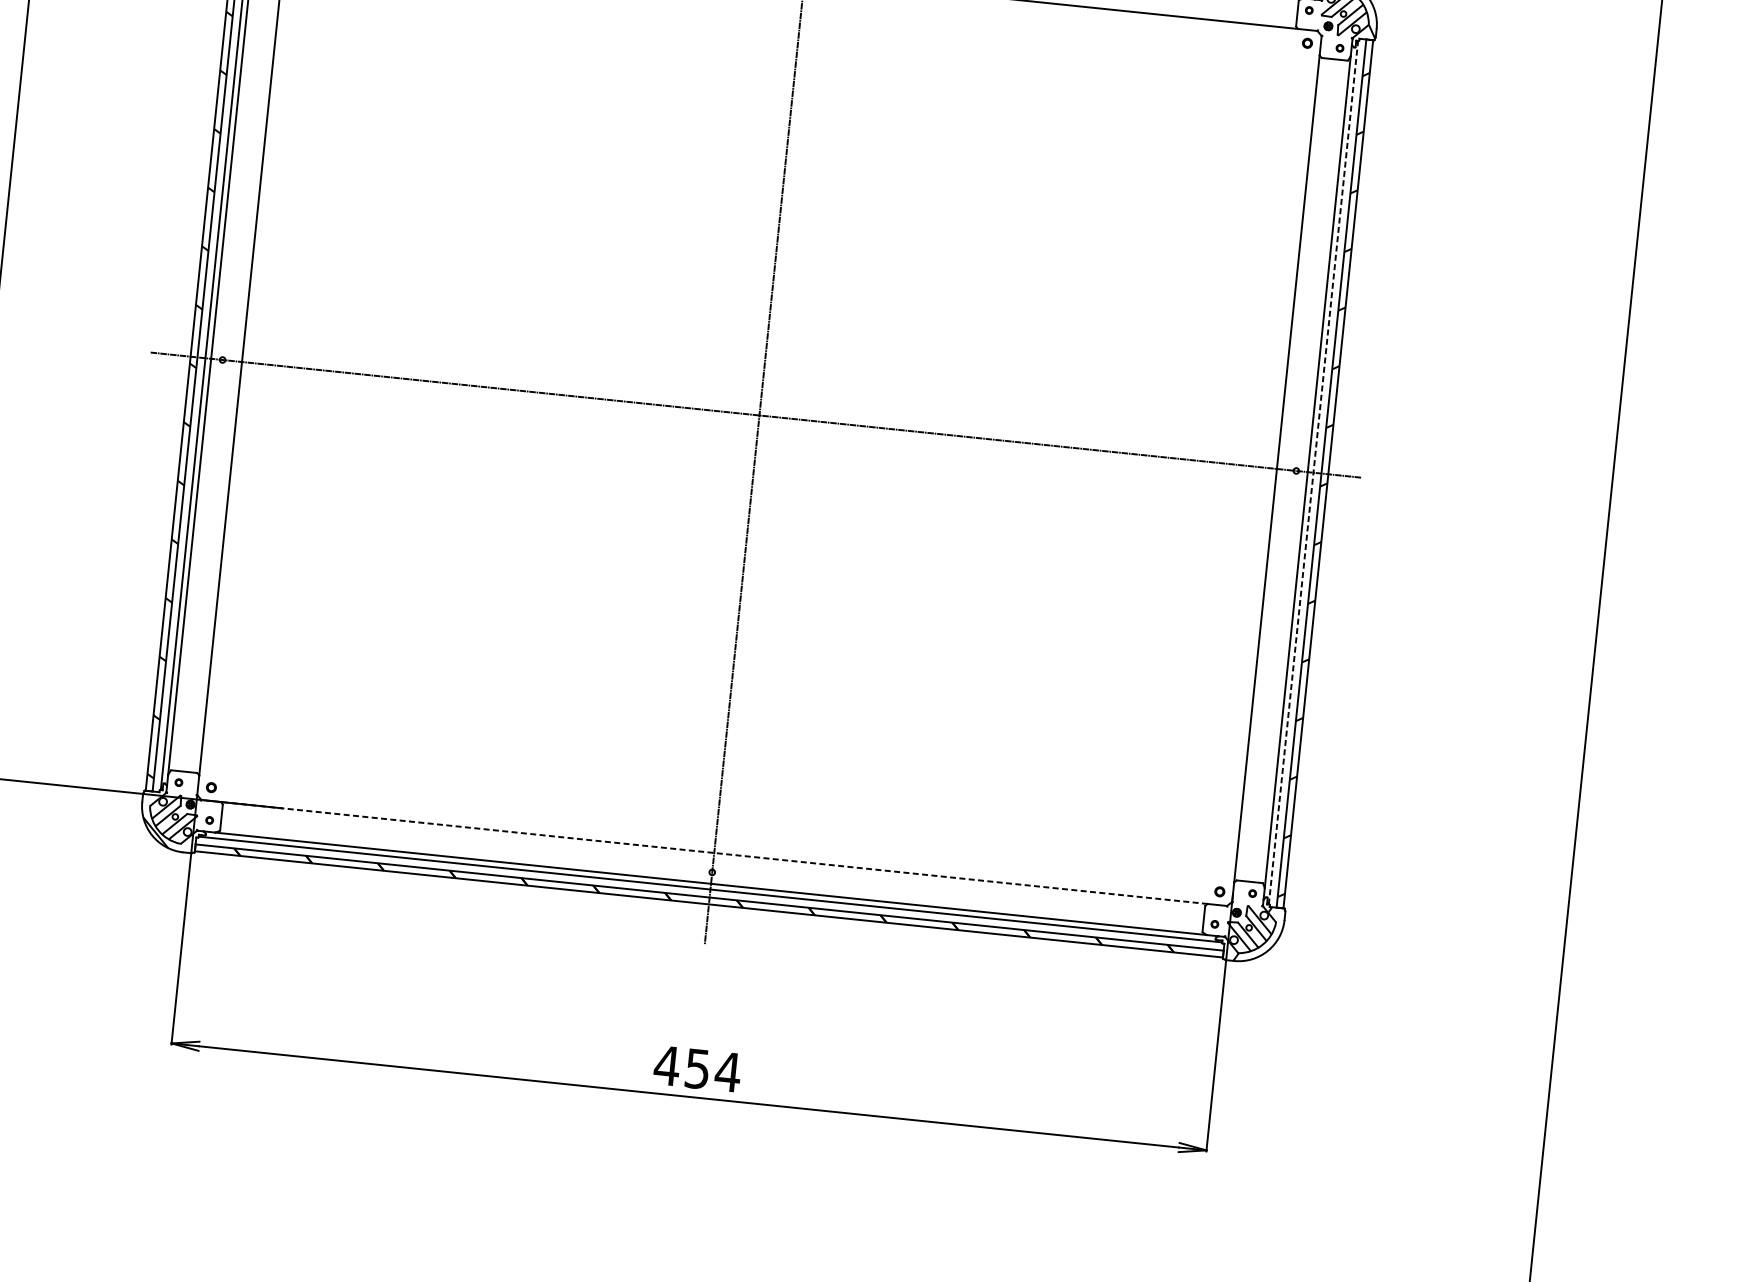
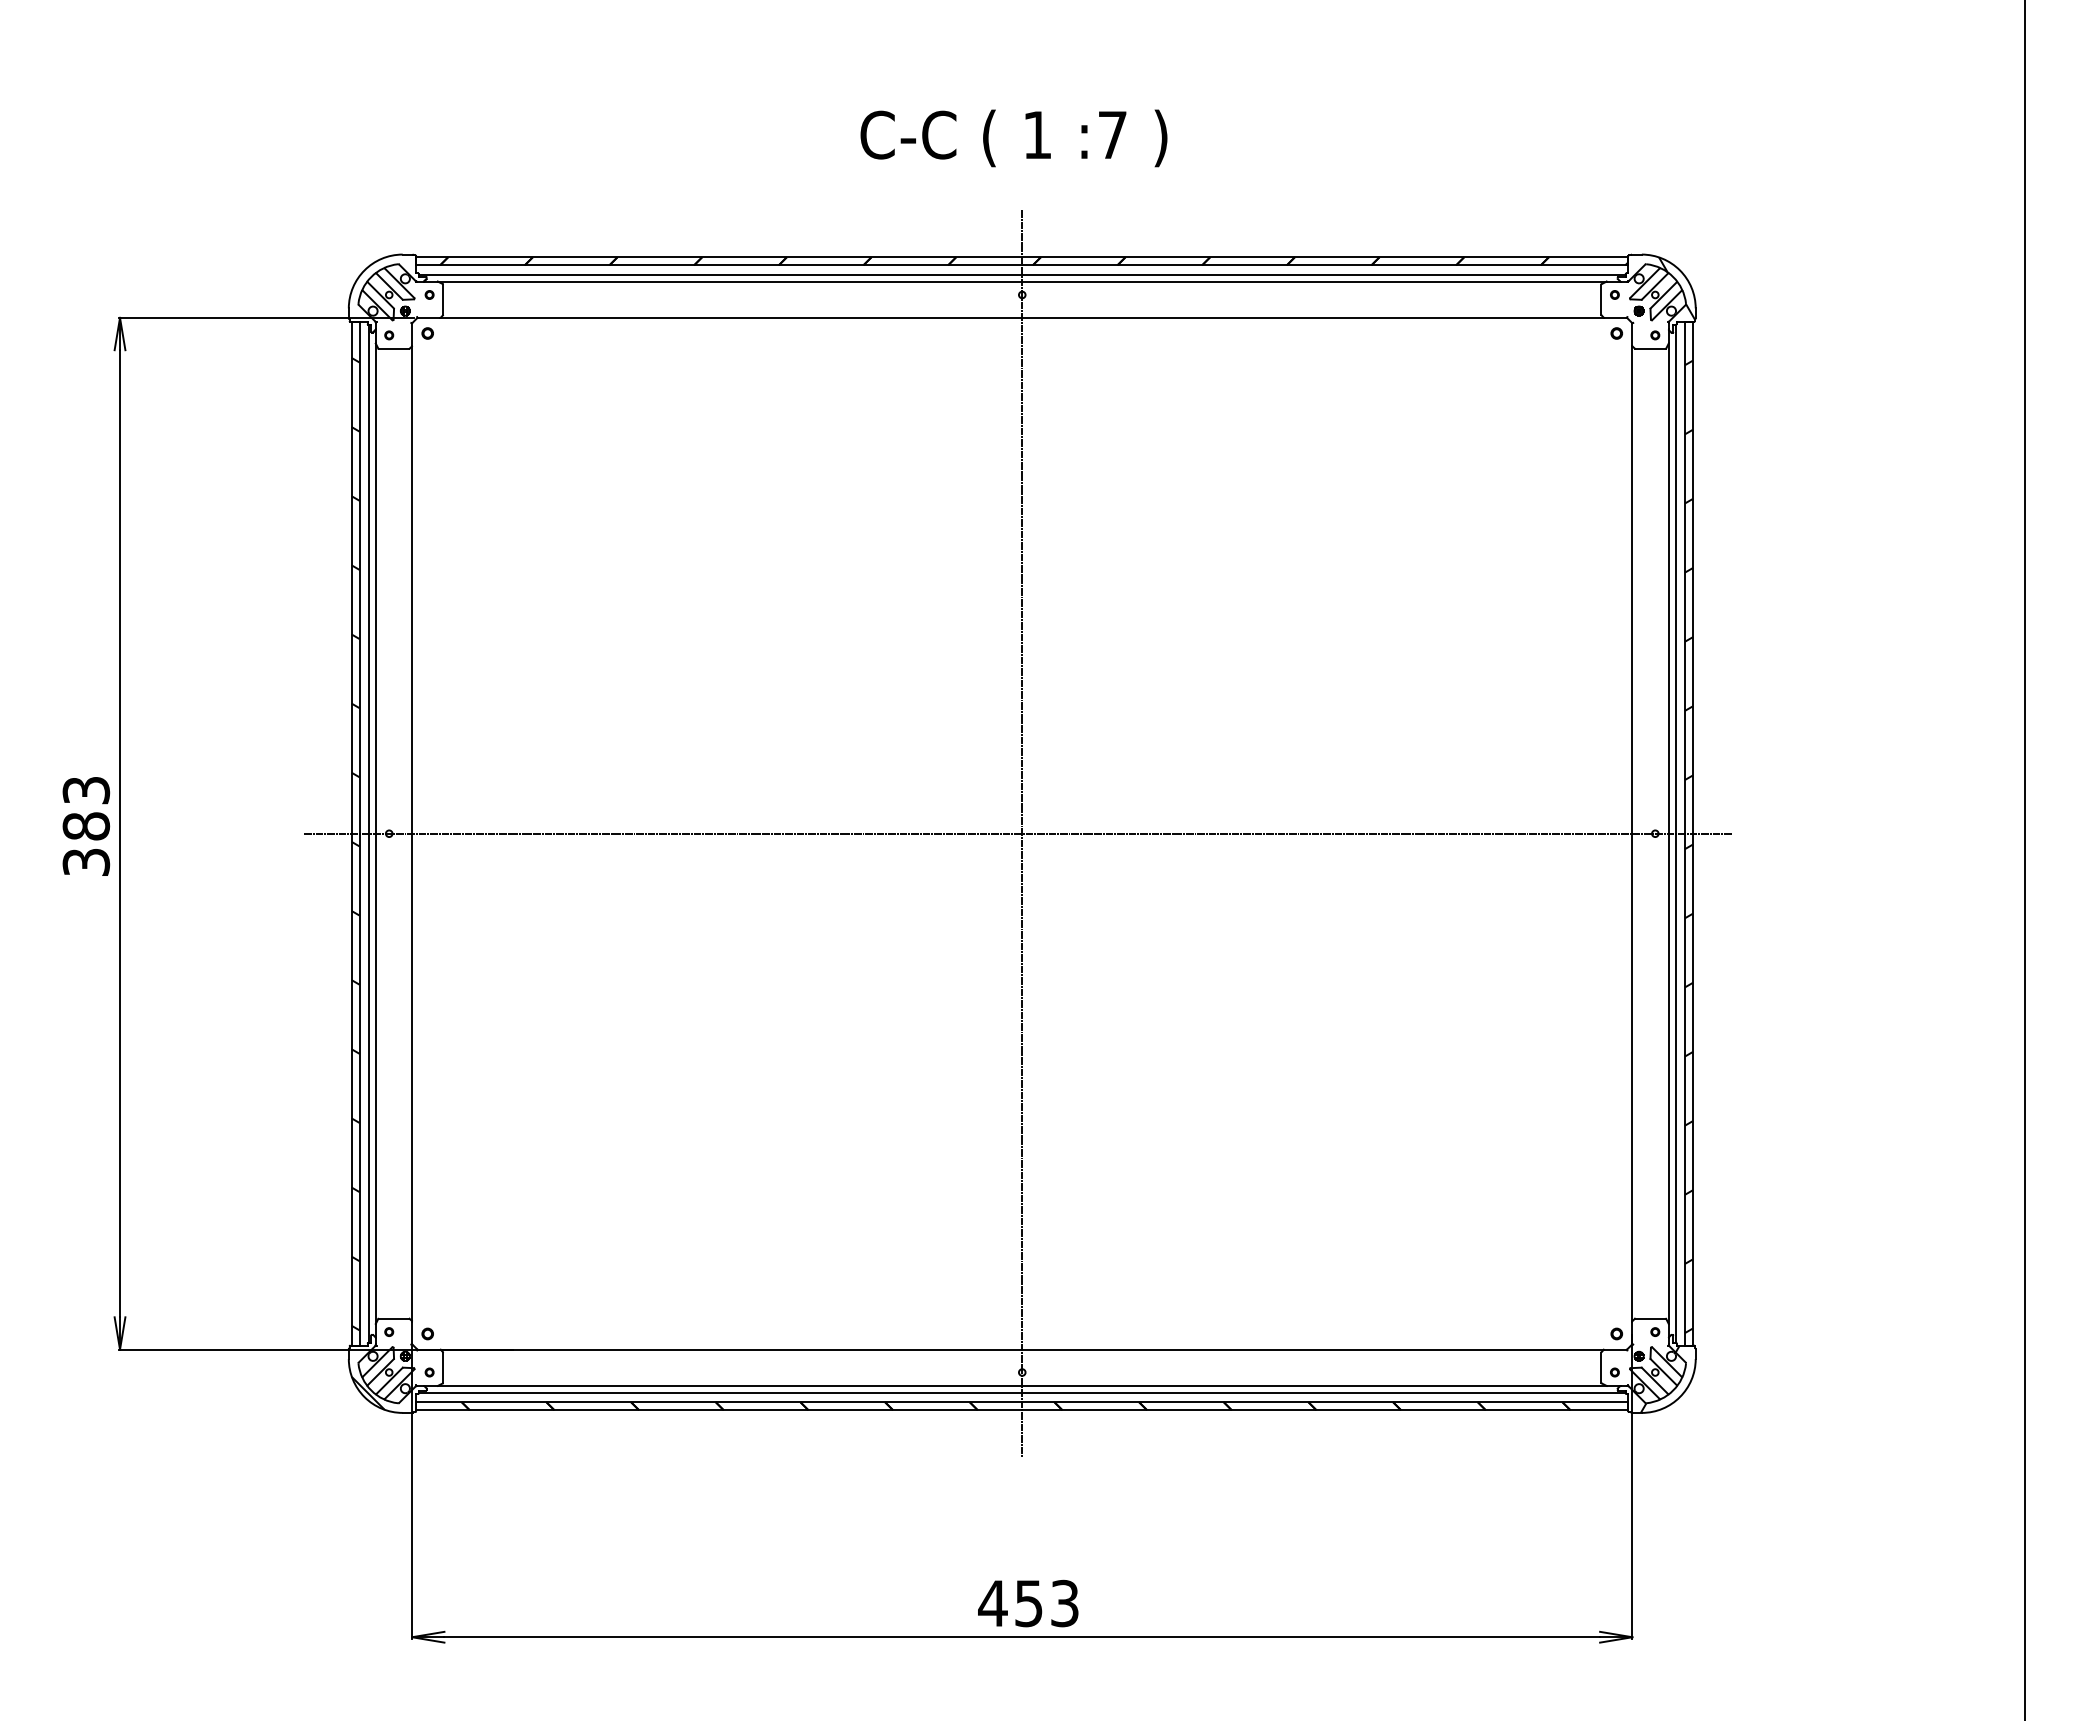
line: (1313, 472) -> (1675, 833), dashed -> solid
line: (713, 852) -> (1021, 1349), dashed -> solid
text: (727, 1072) -> (1064, 1603), 454 -> 453

